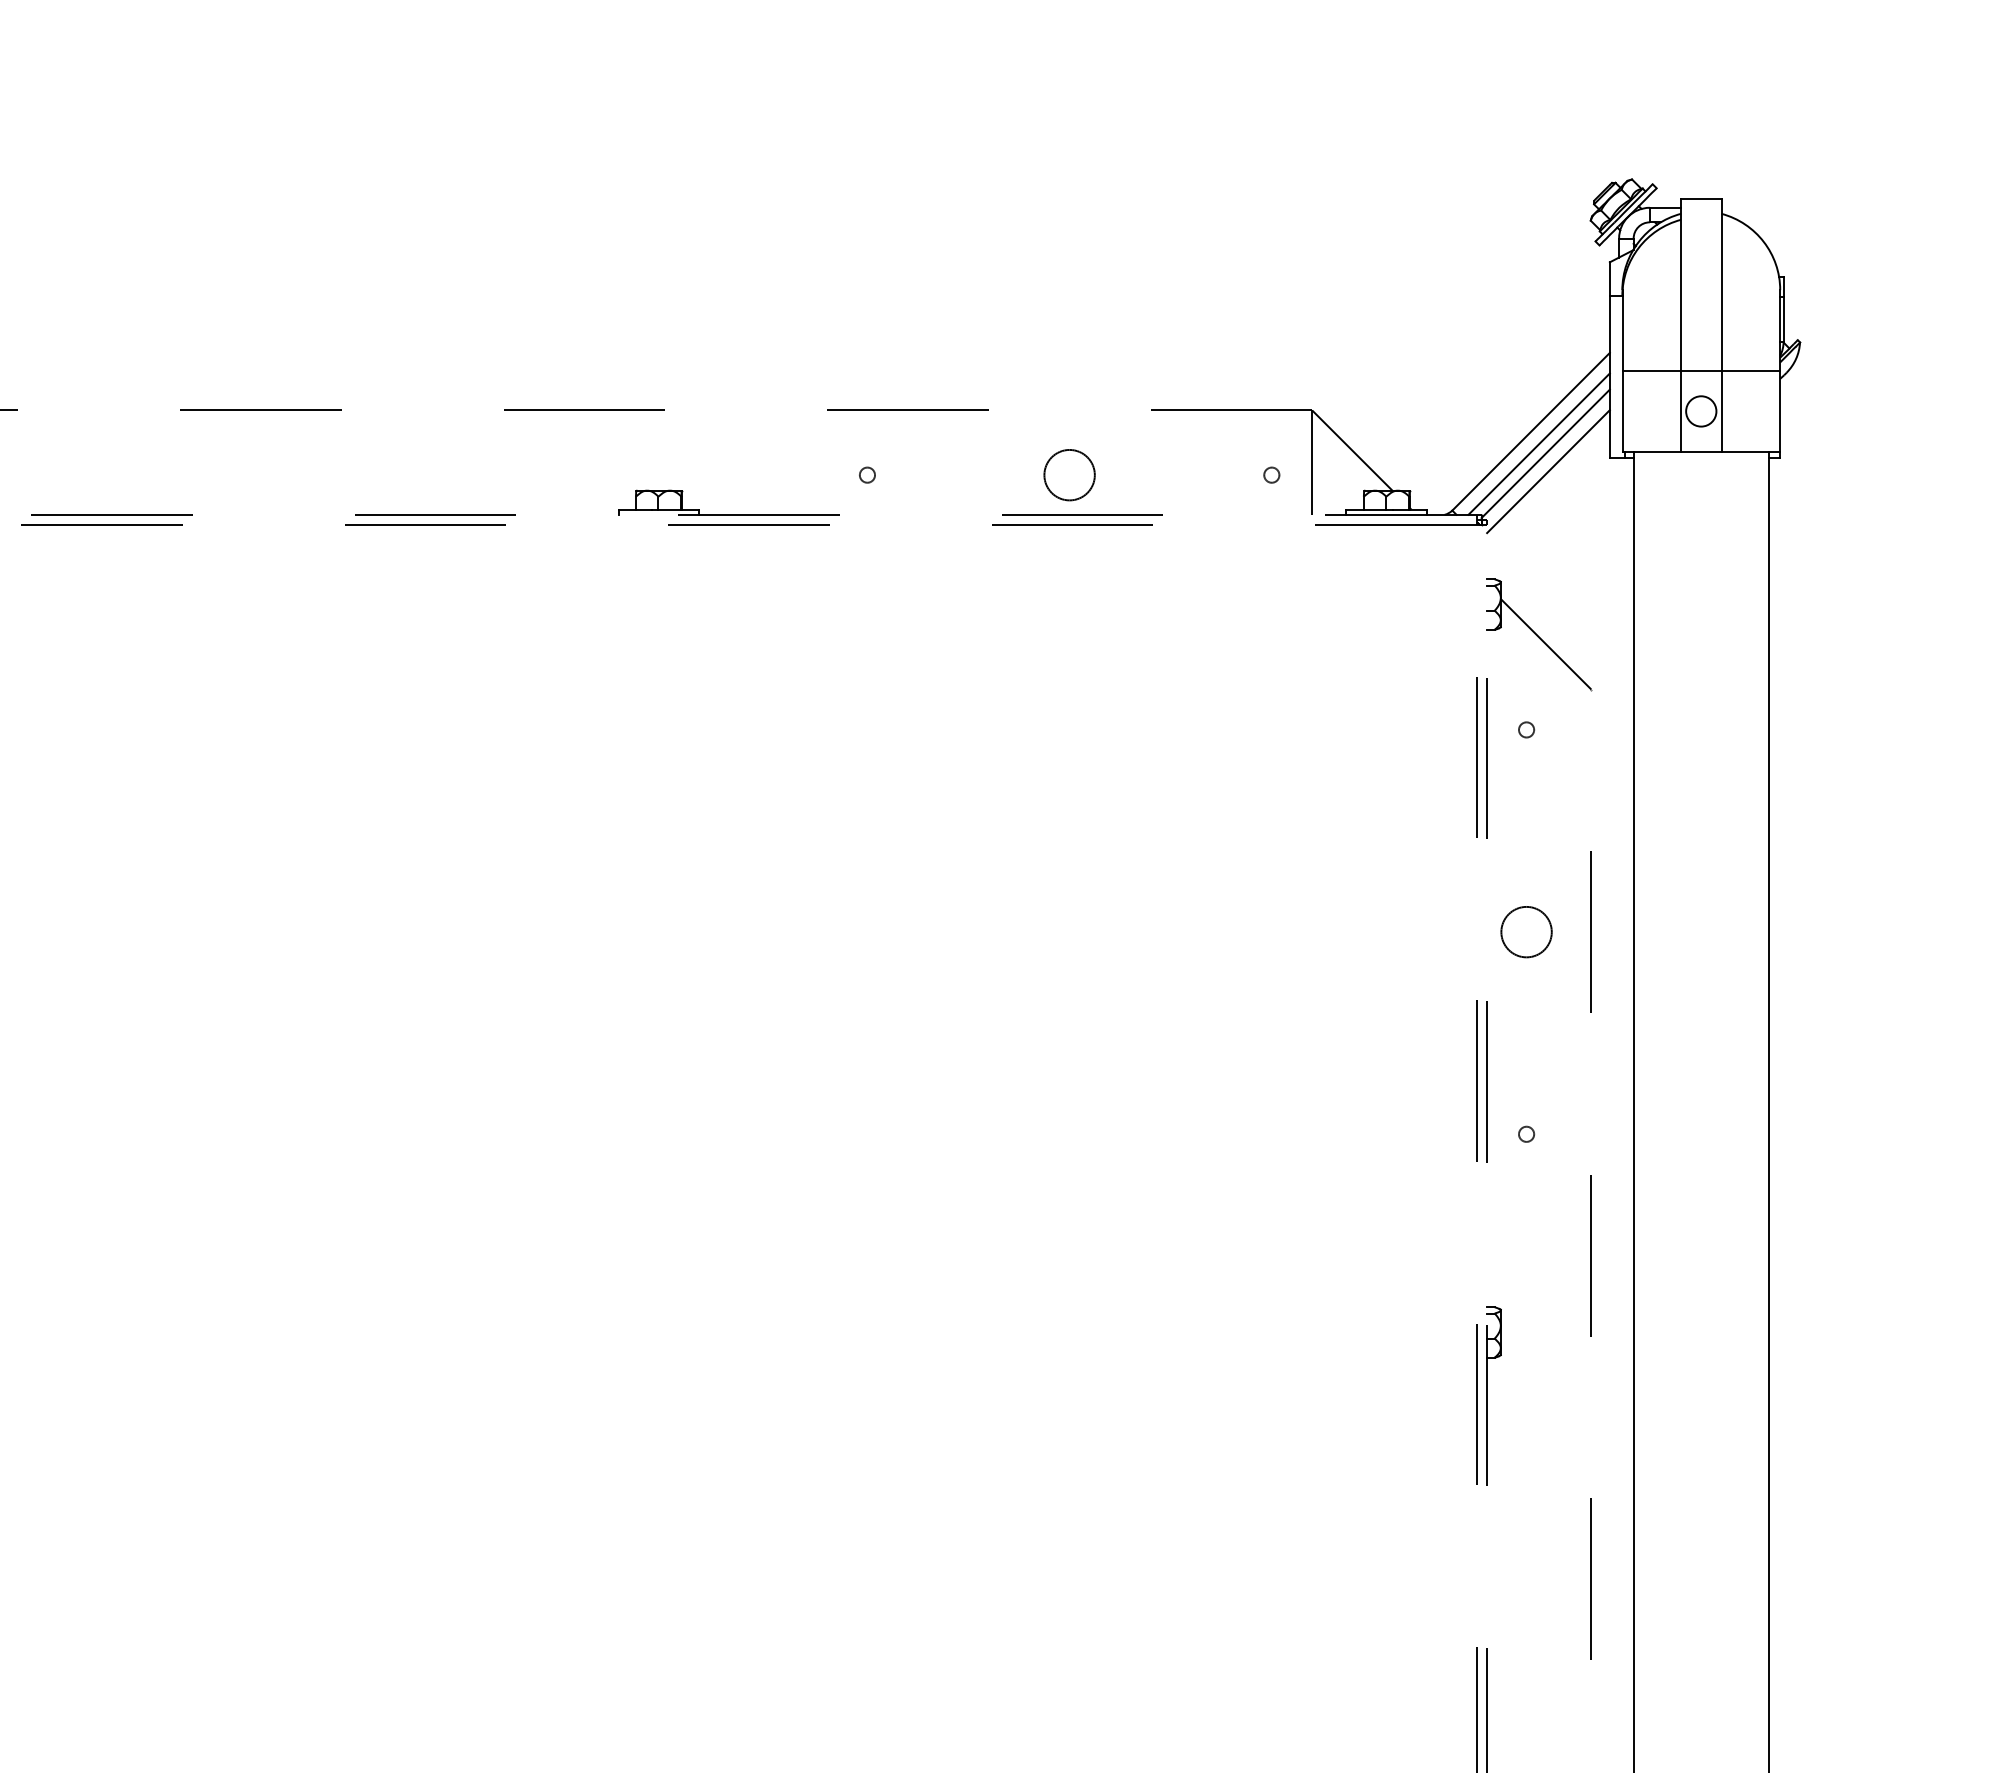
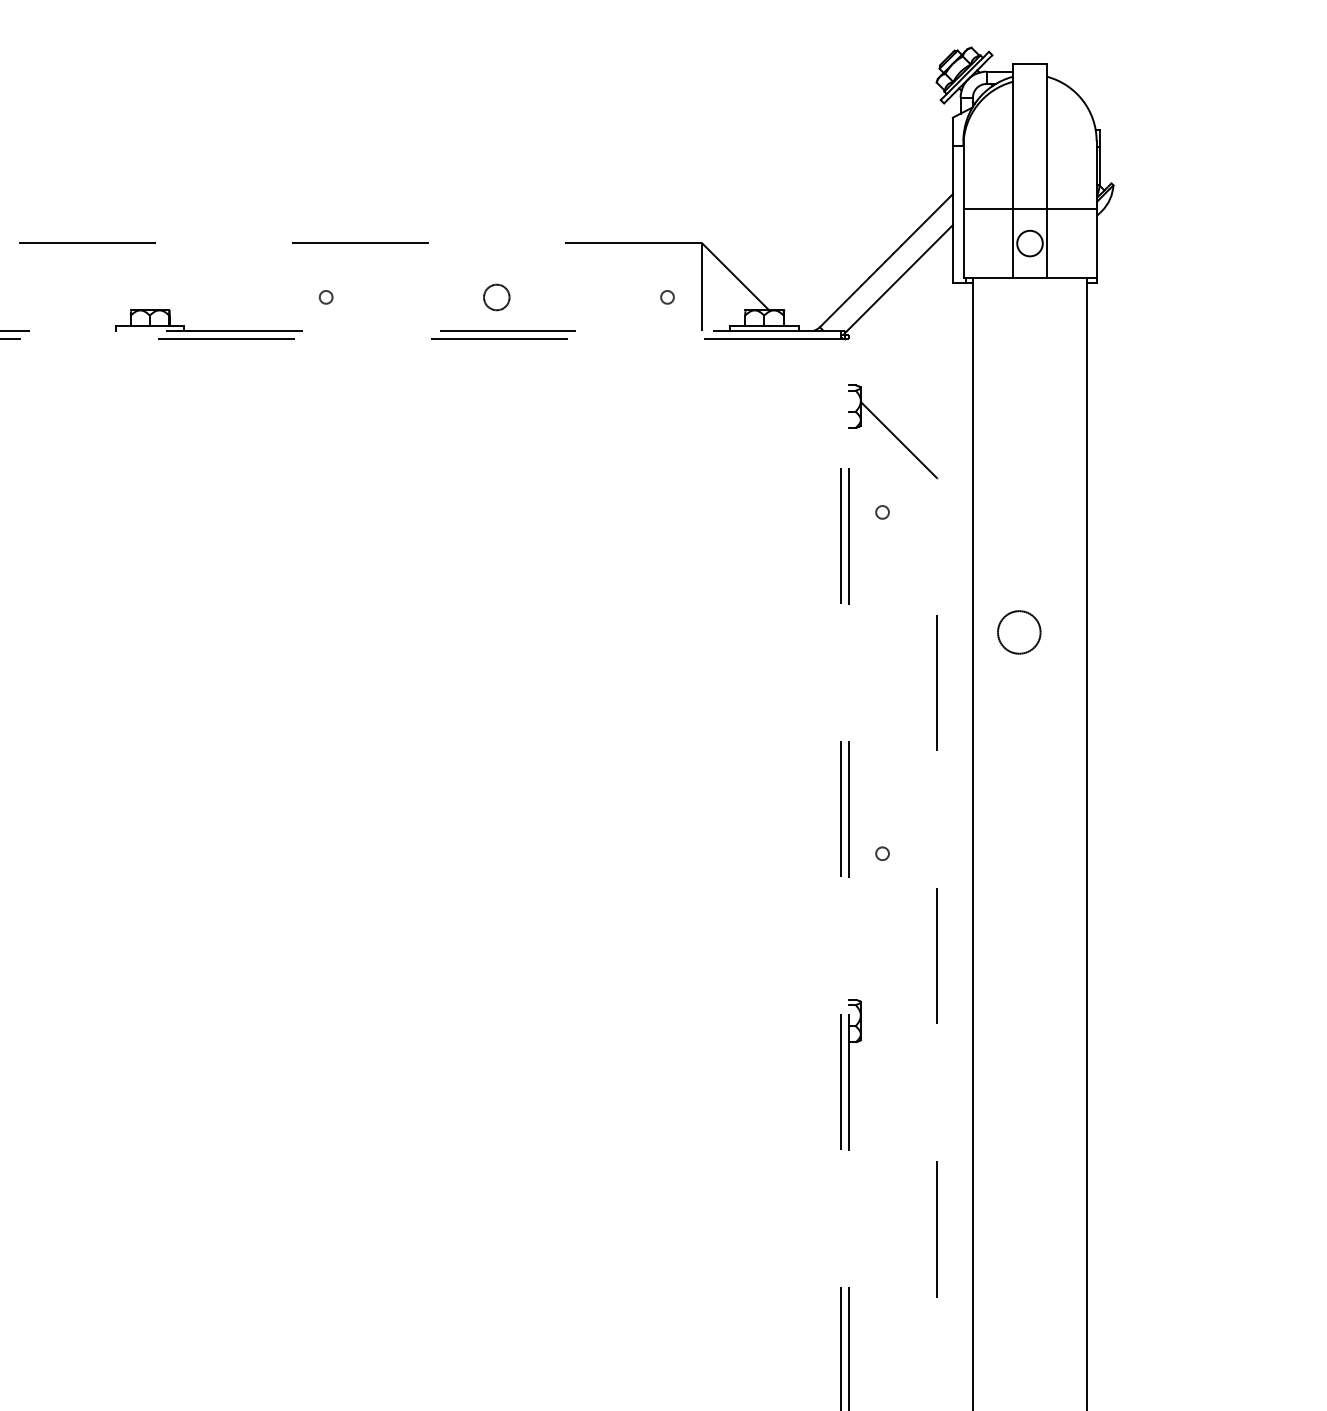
line: (1538, 443) -> (892, 270), removed
line: (1548, 471) -> (901, 294), removed
circle: (1069, 475) -> (496, 297), size x0.6
circle: (1526, 932) -> (1019, 632), moved

